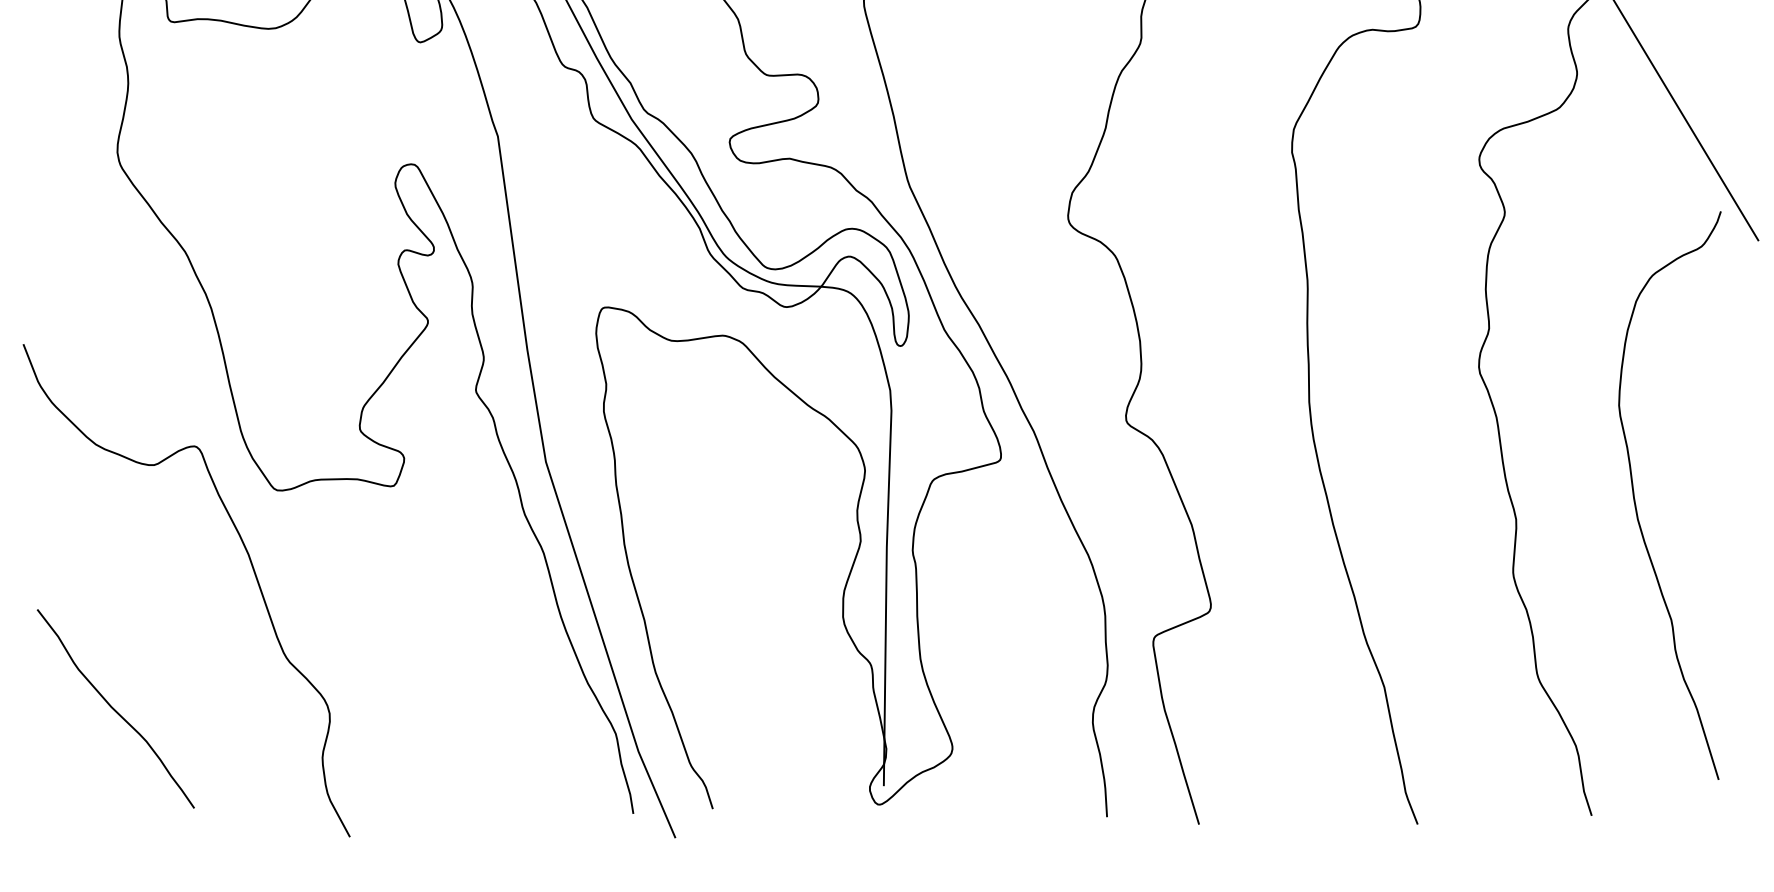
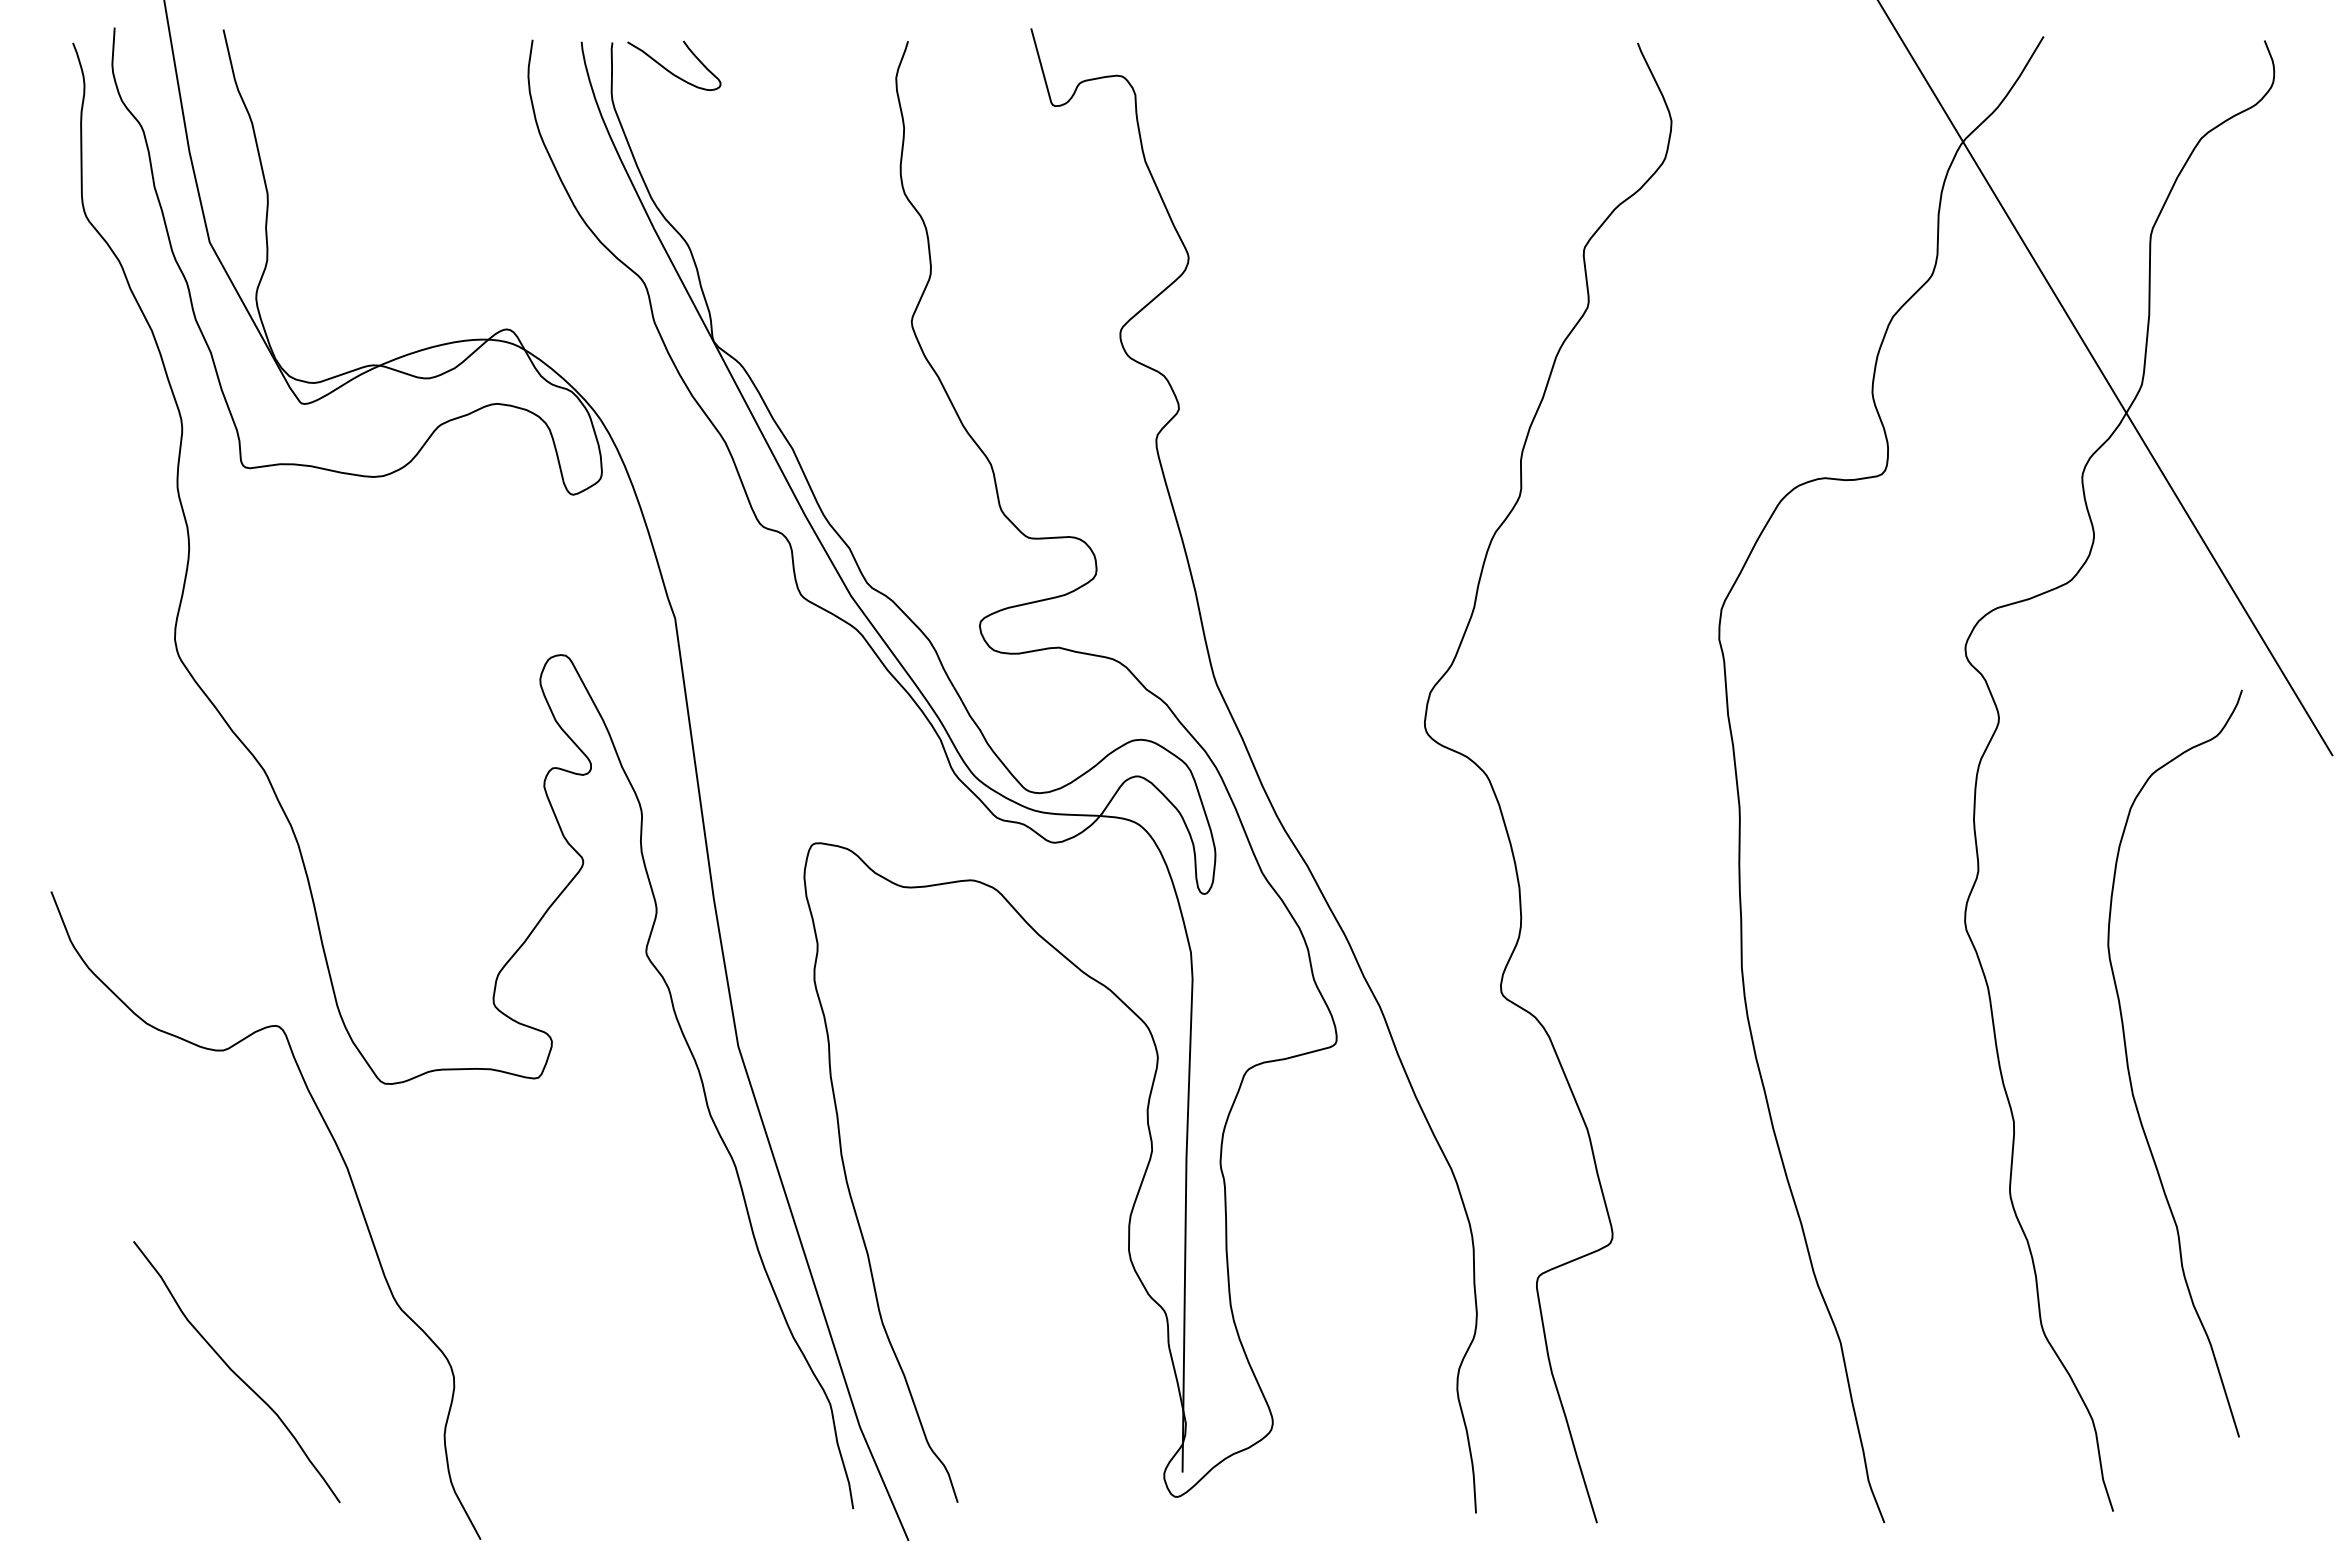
curve: (1635, 499) -> (2129, 1068), moved
curve: (114, 709) -> (235, 1372), moved

